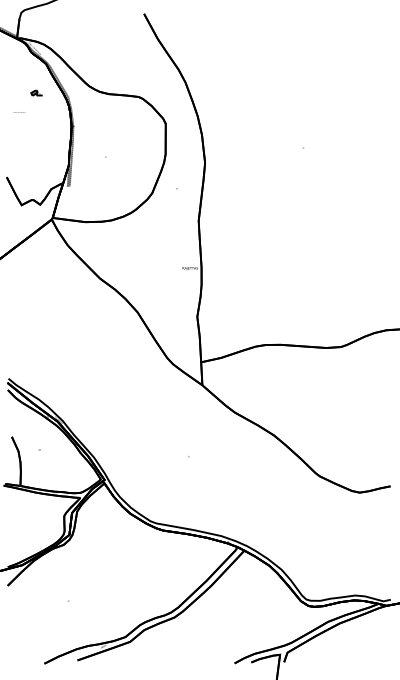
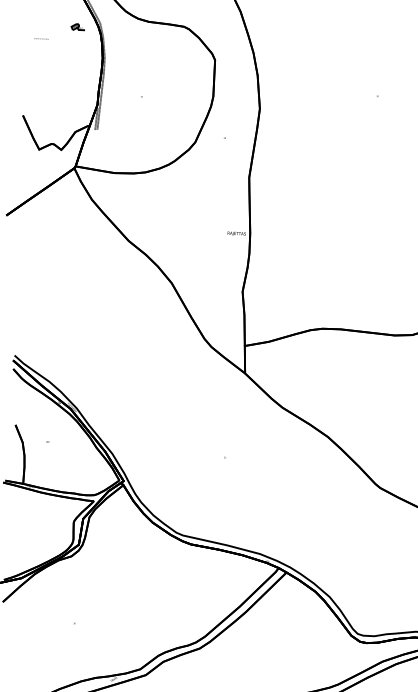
part: (36, 92) -> (77, 26), moved

